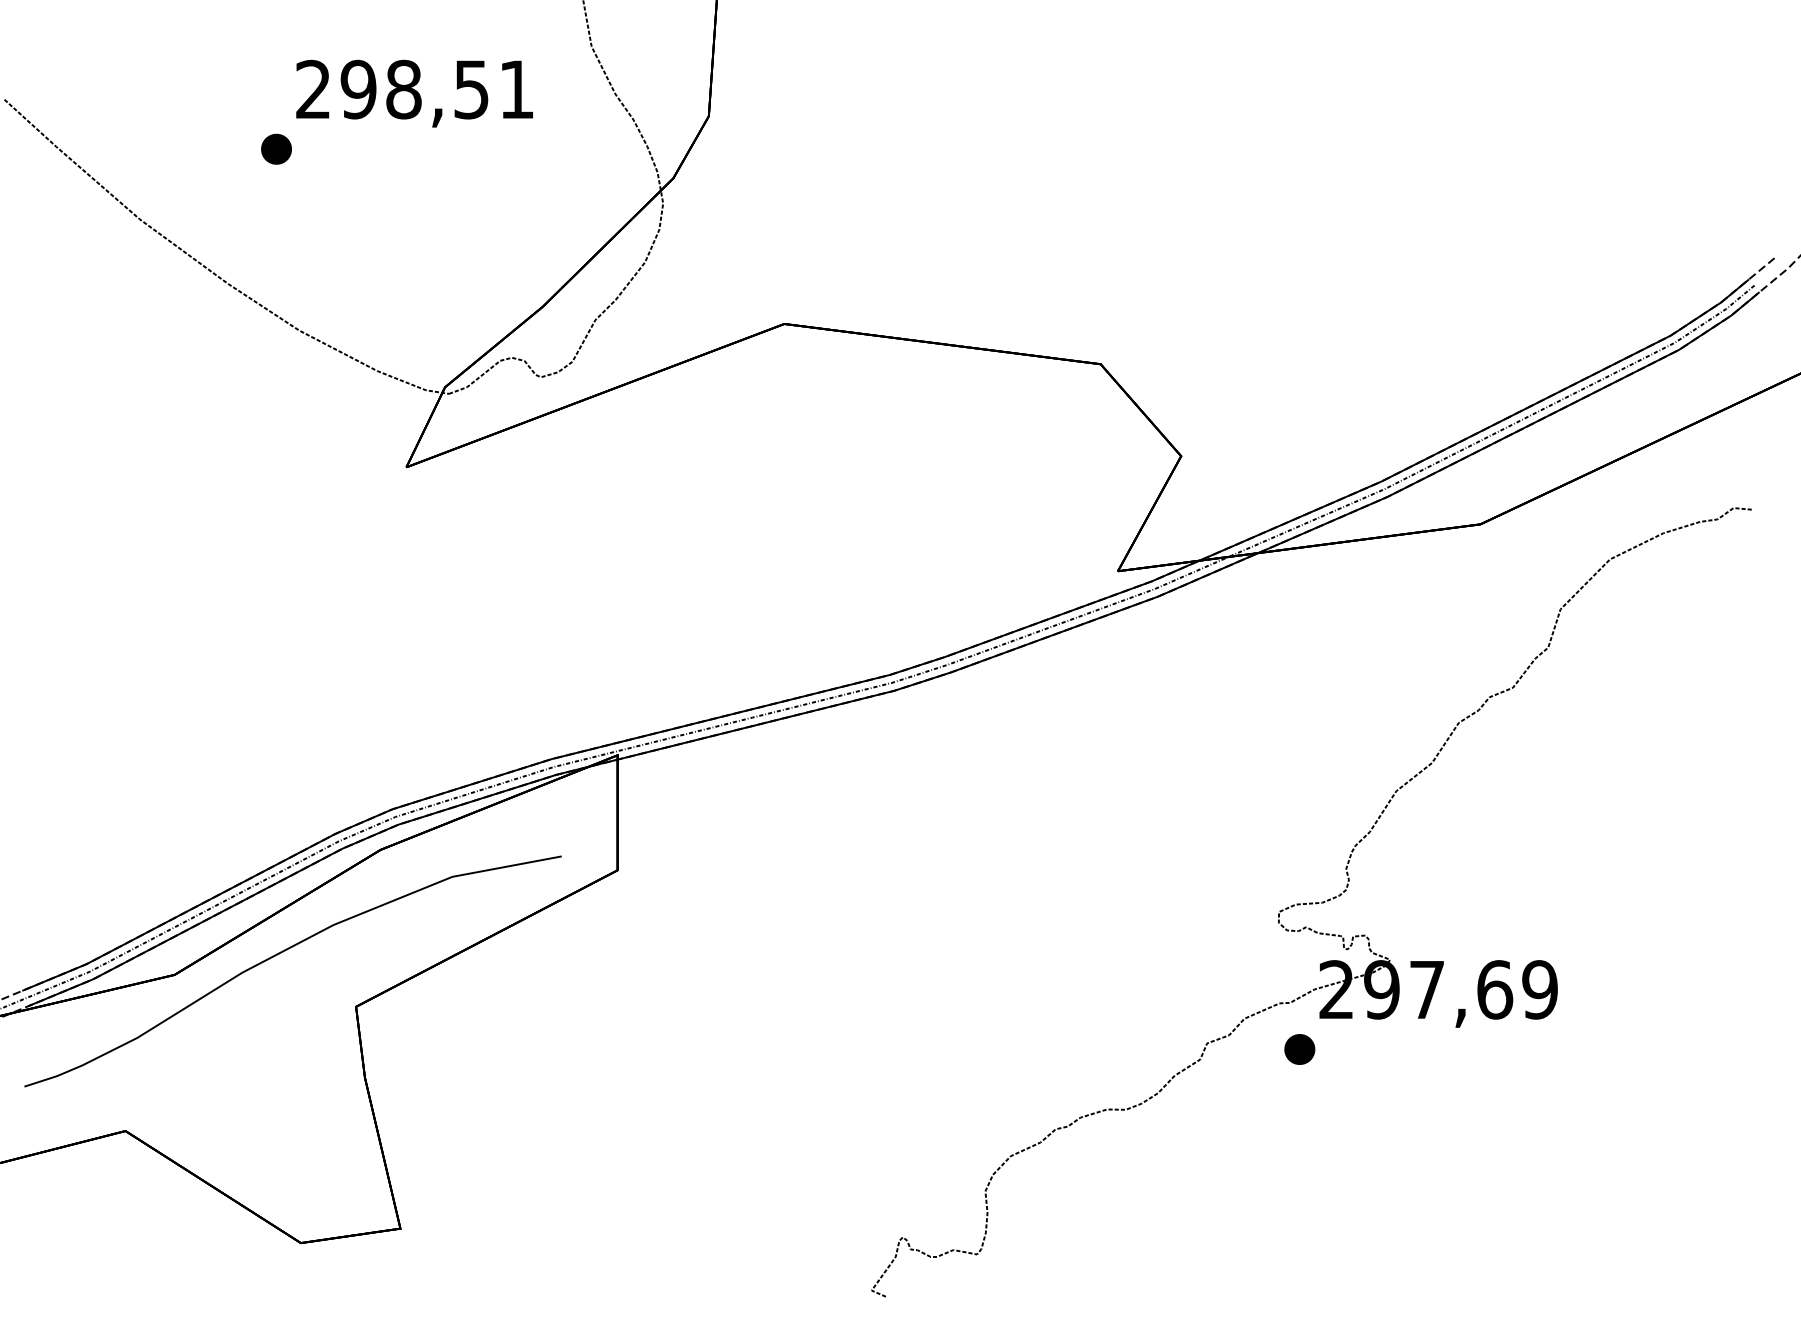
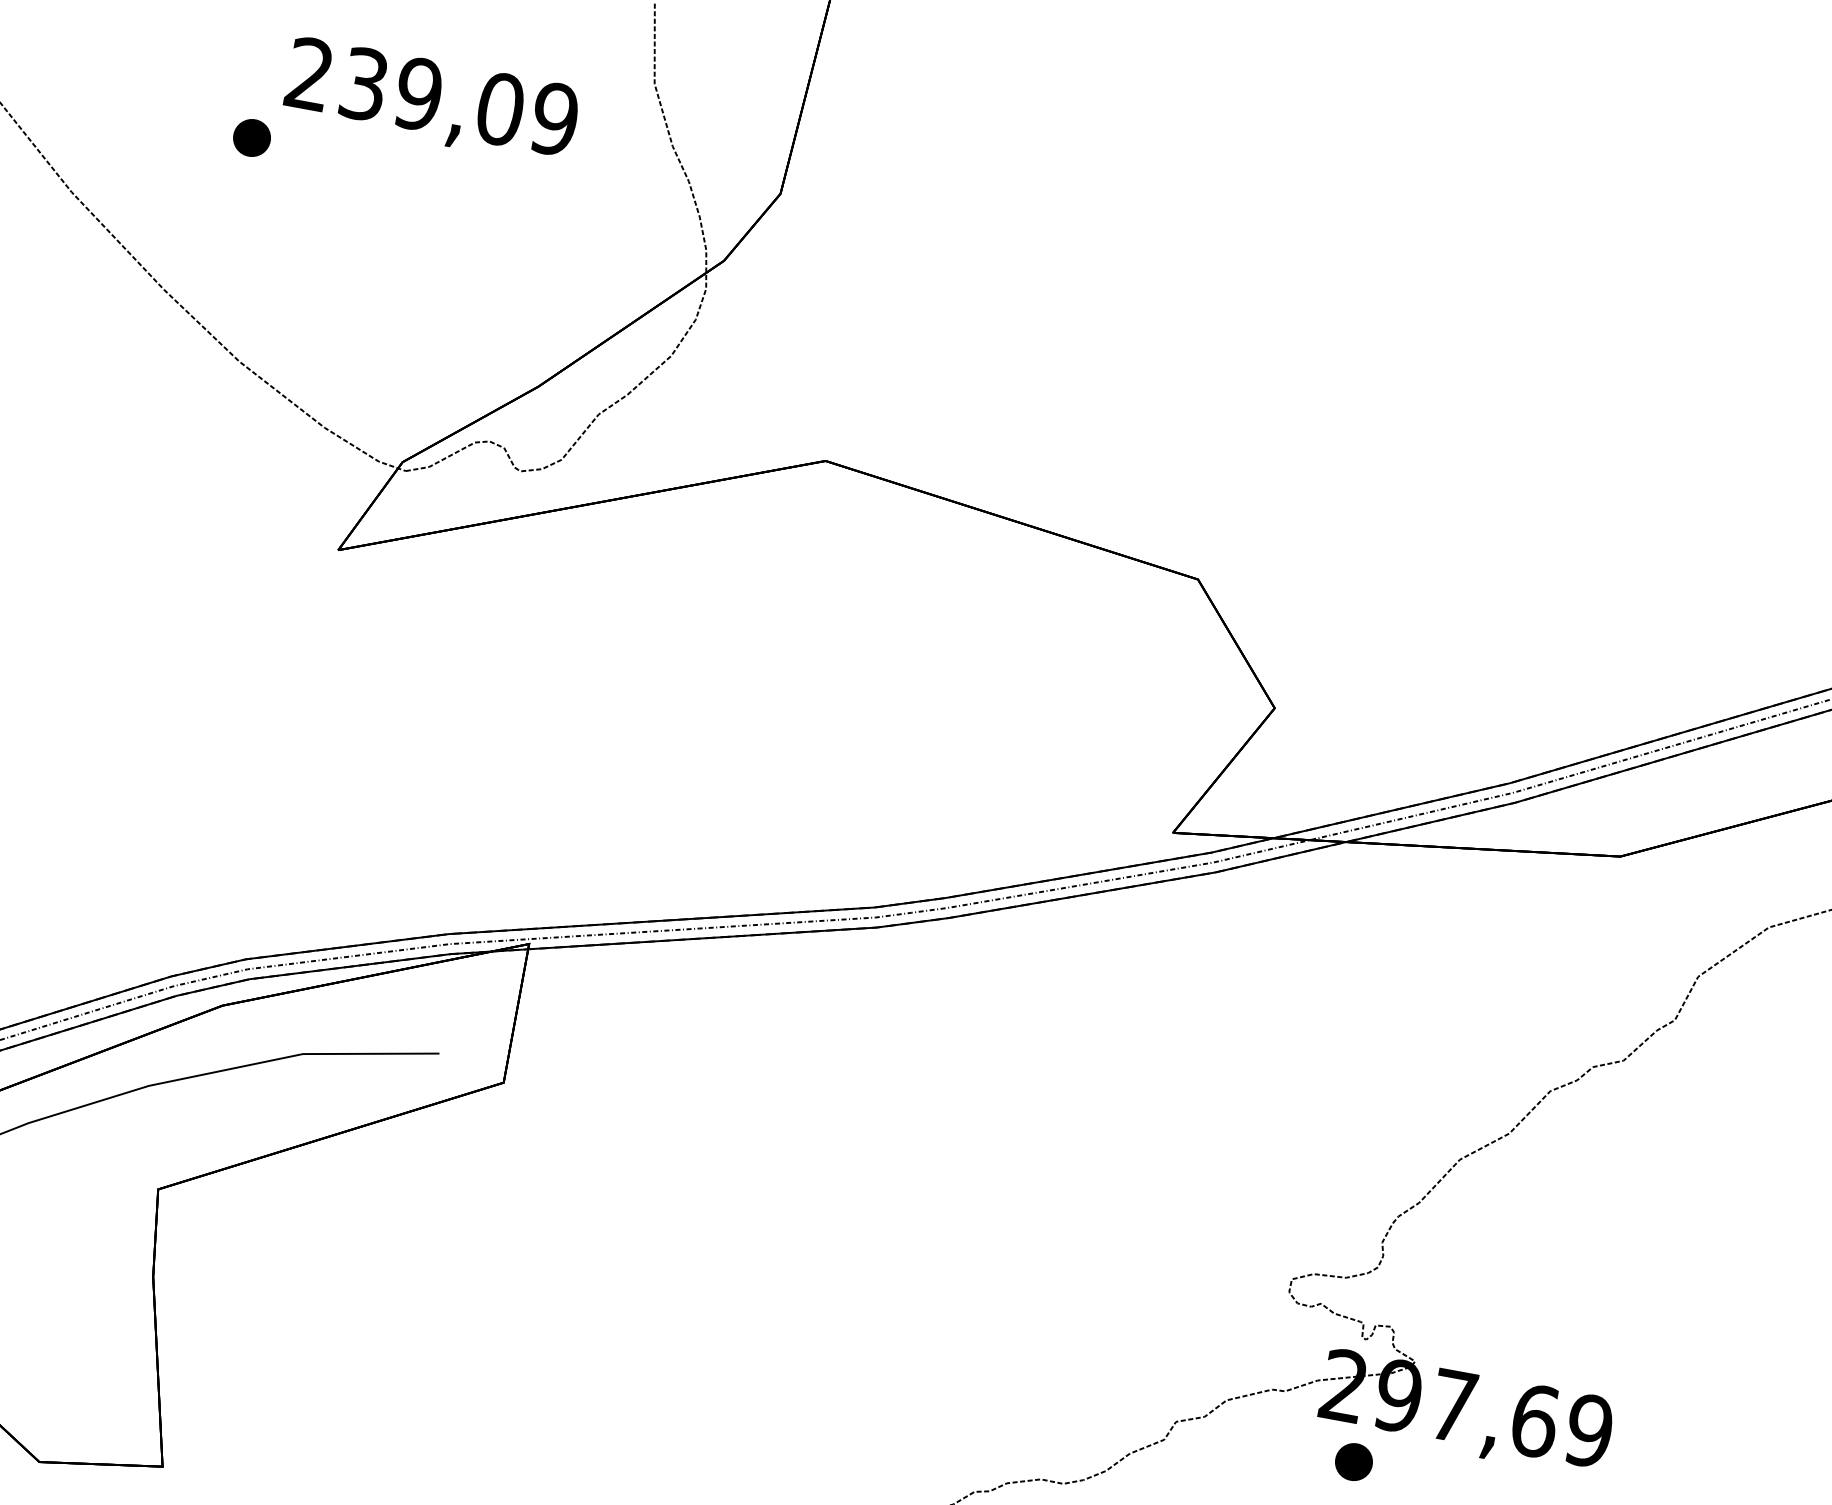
text: (437, 89) -> (459, 101), 298,51 -> 239,09
part: (1299, 1049) -> (1353, 1462), moved

